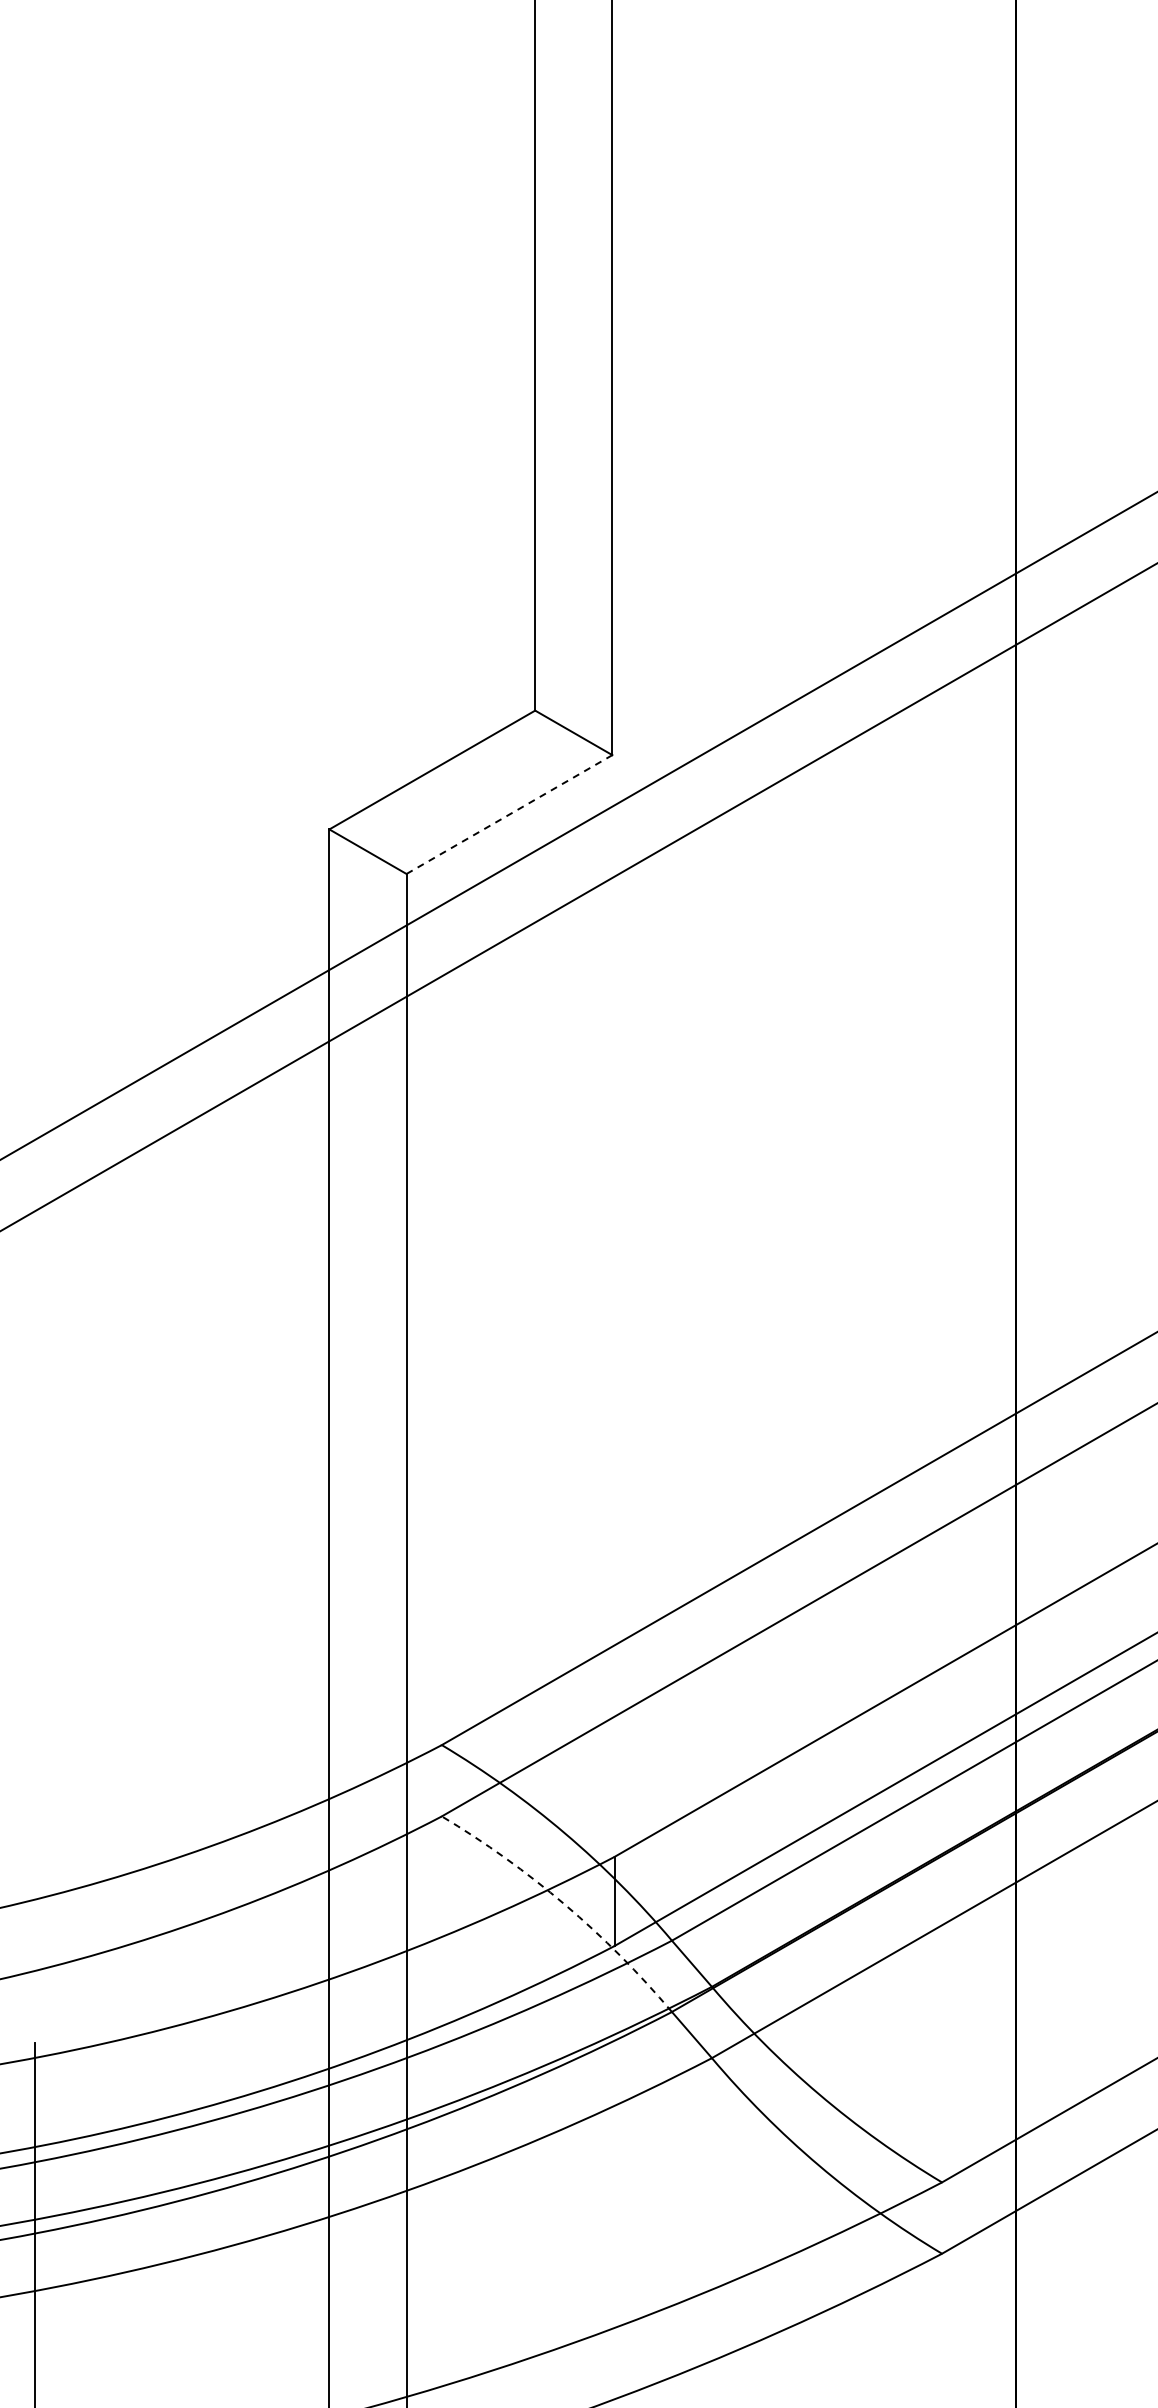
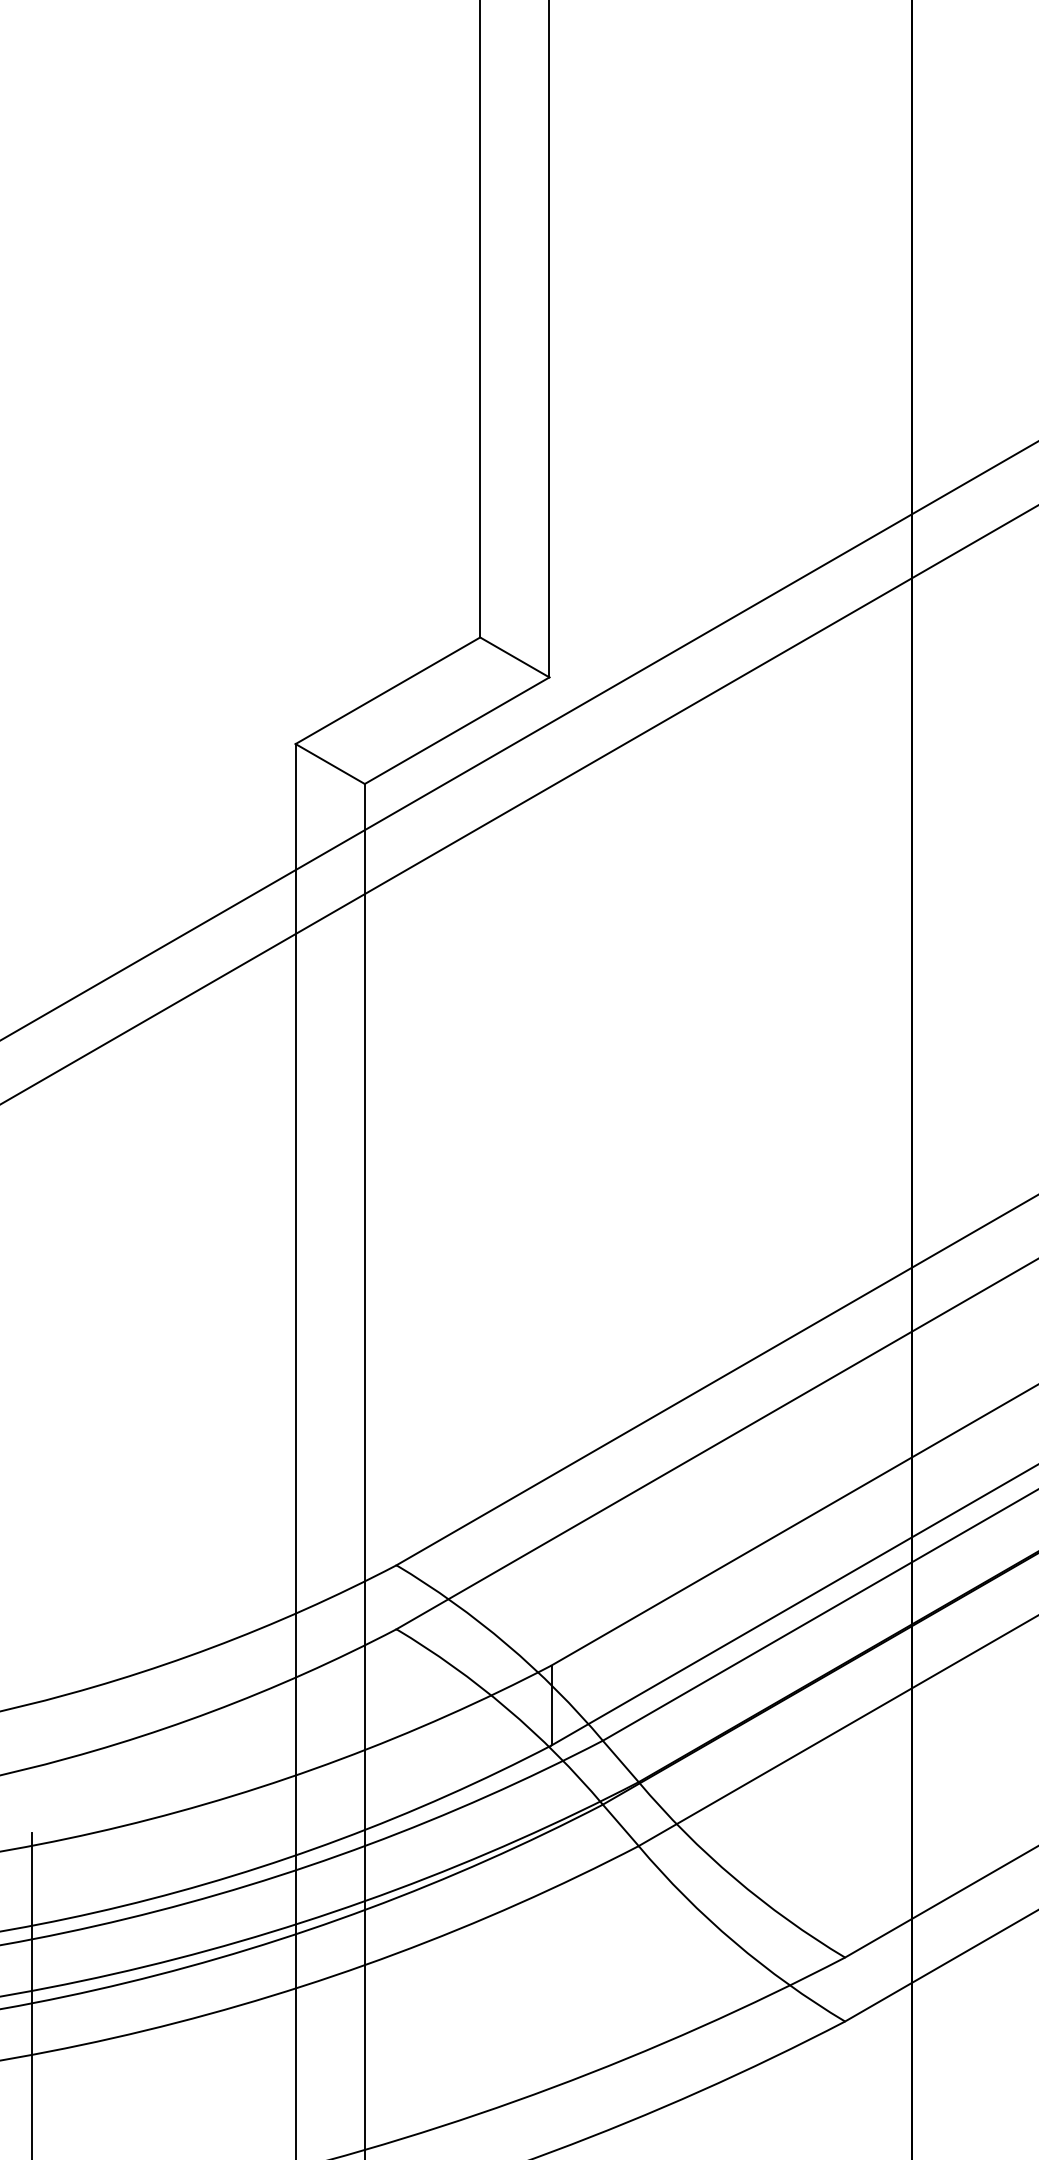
line: (509, 814) -> (457, 730), dashed -> solid
arc: (564, 1904) -> (506, 1708), dashed -> solid

